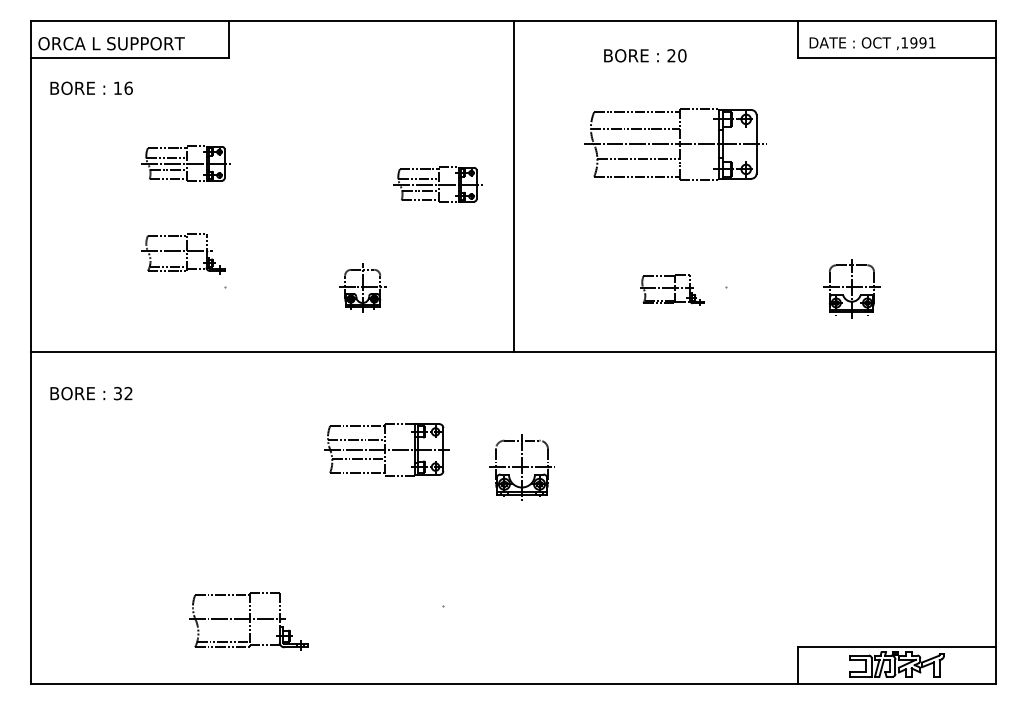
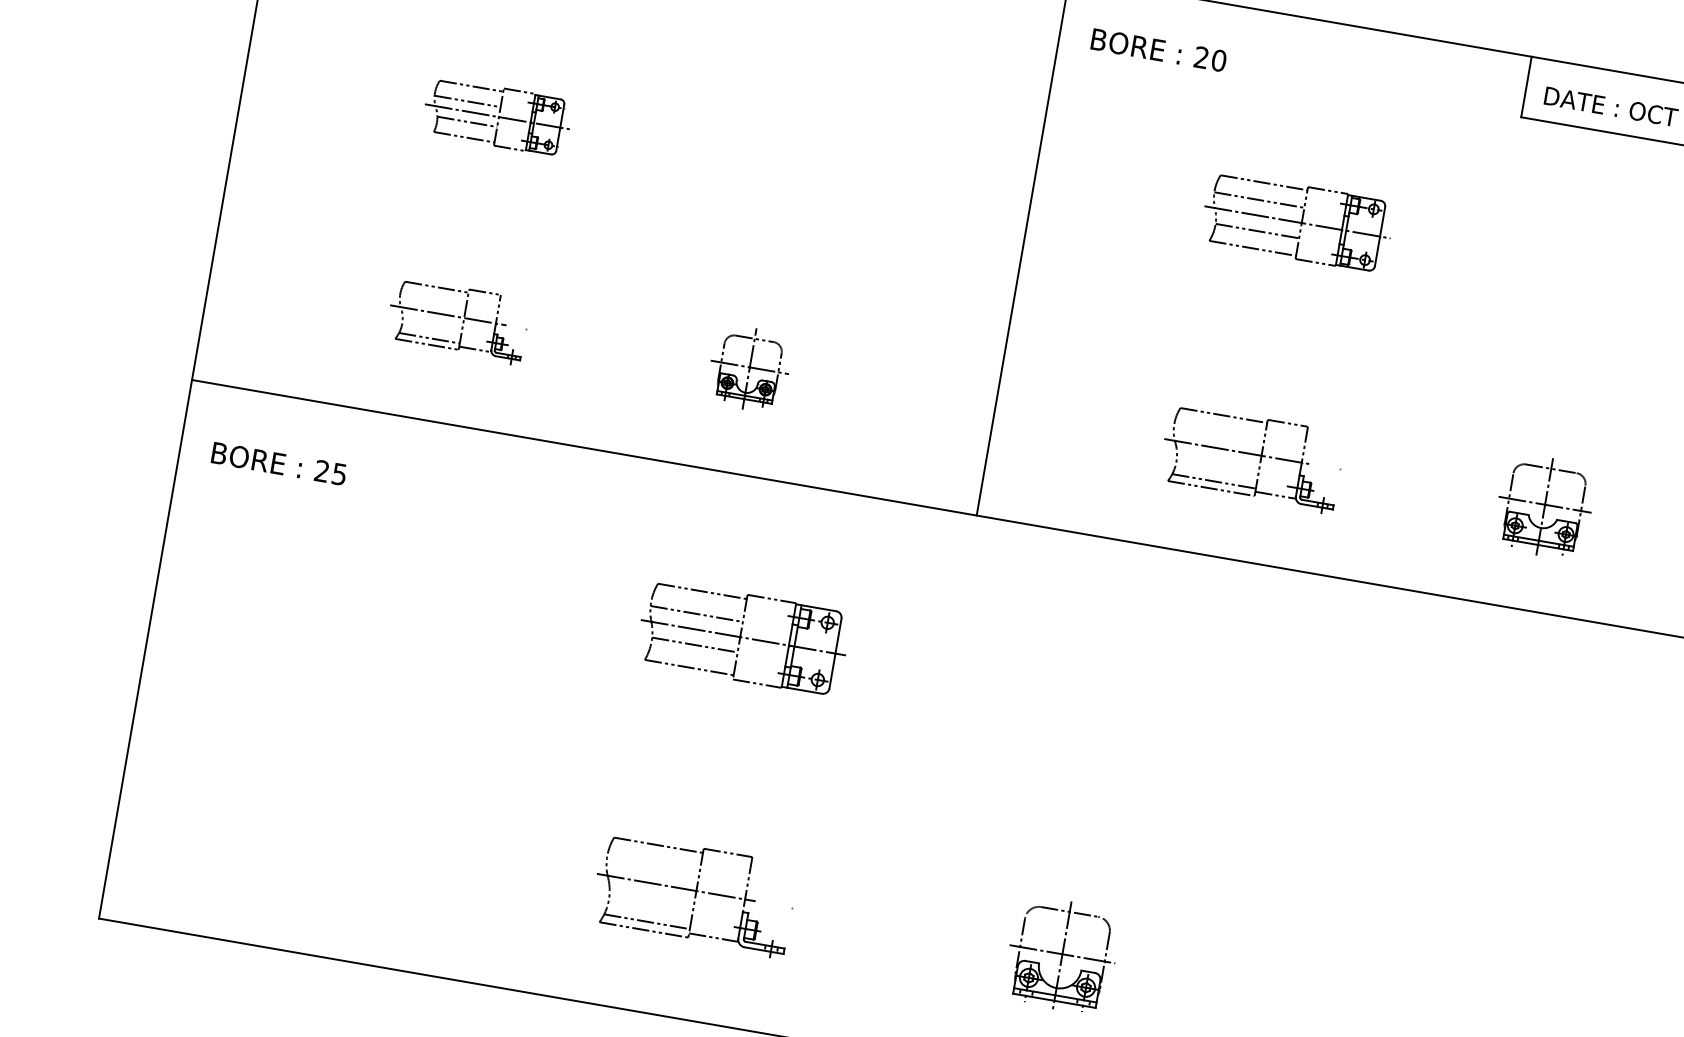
text: (645, 55) -> (1159, 49), moved
part: (673, 143) -> (1295, 220), size x0.62
part: (437, 184) -> (900, 221), removed
part: (183, 253) -> (457, 320), moved
part: (672, 289) -> (1252, 457), size x1.67
text: (122, 393) -> (329, 472), 32 -> 25
part: (521, 467) -> (1061, 955), moved
part: (248, 621) -> (693, 895), moved

